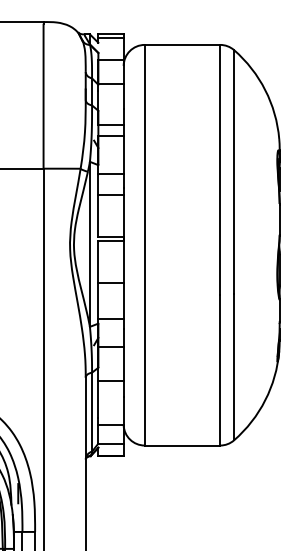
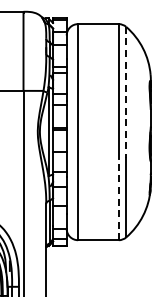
line: (234, 171) -> (126, 92), solid -> dashed
line: (219, 370) -> (118, 199), solid -> dashed

